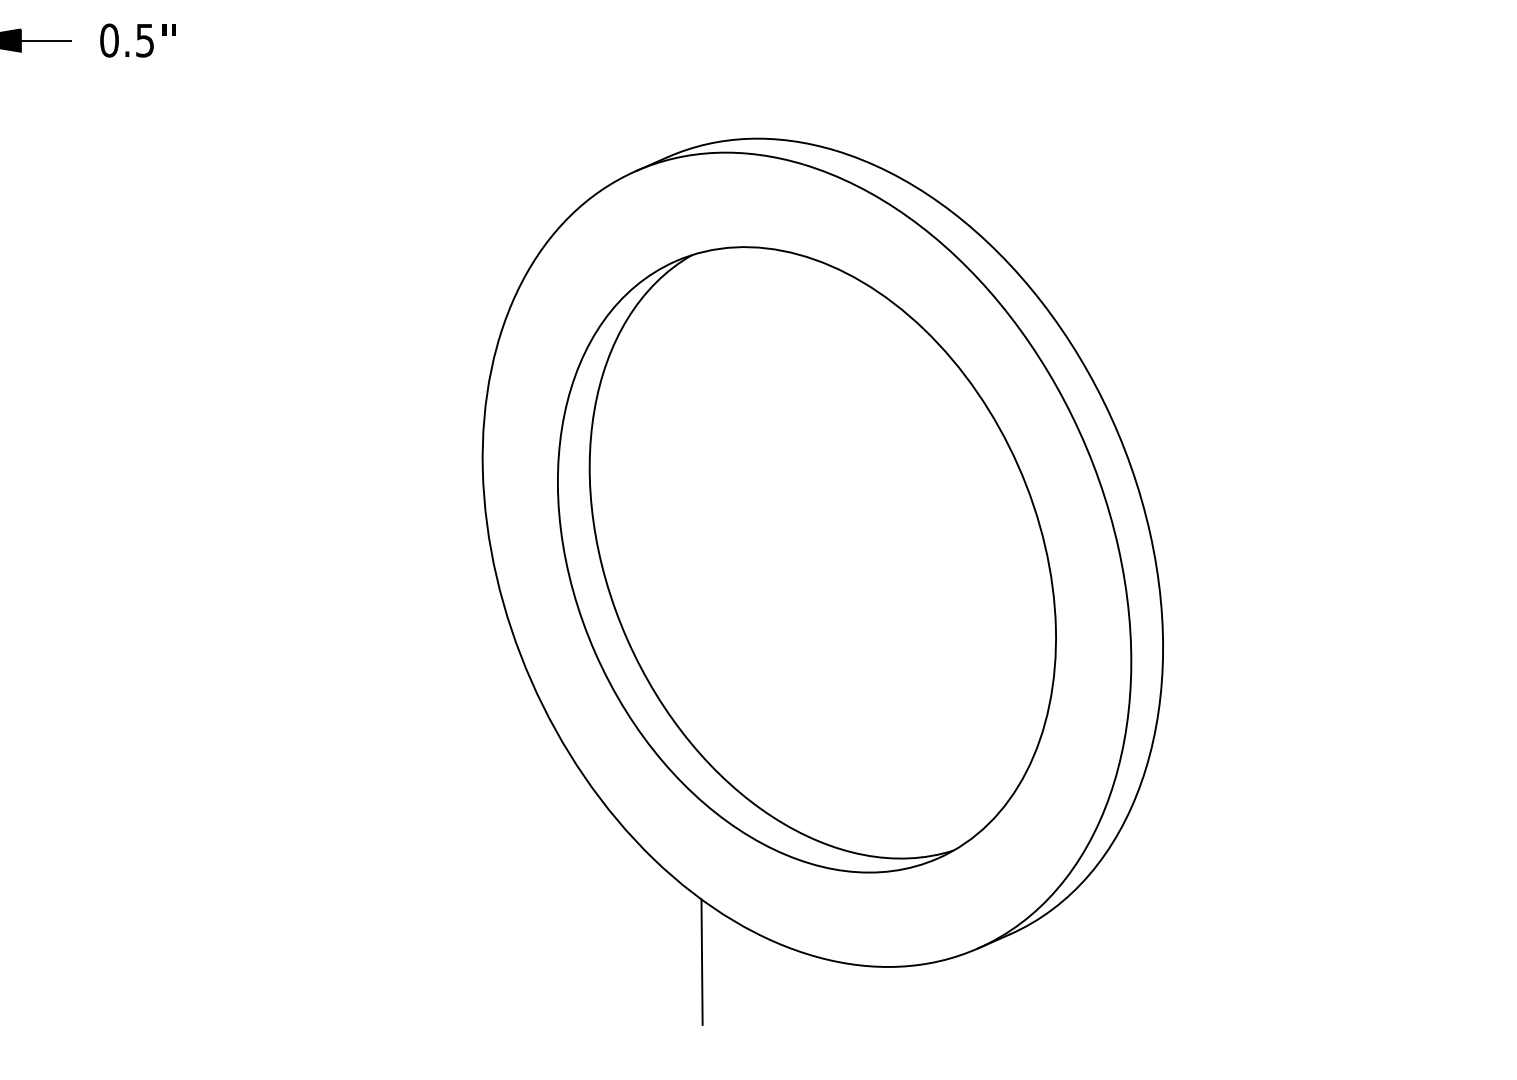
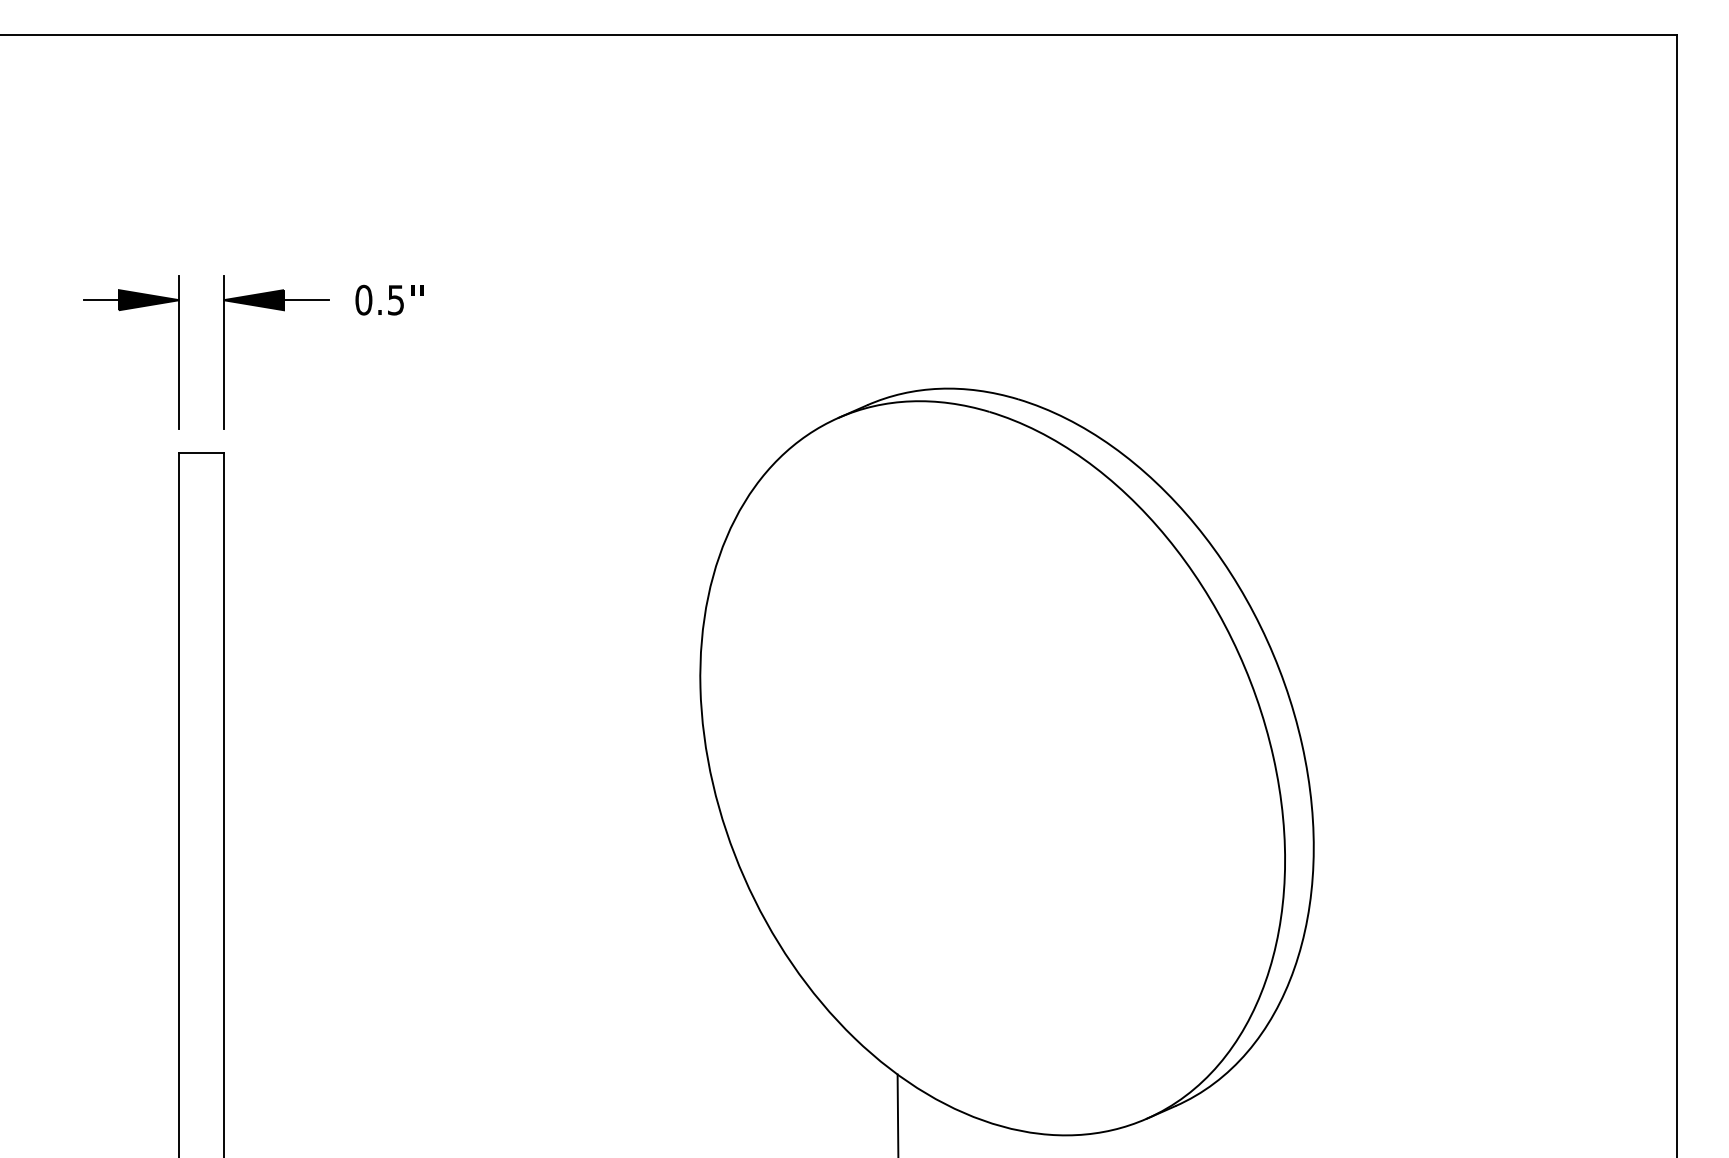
part: (806, 560) -> (992, 768), removed

